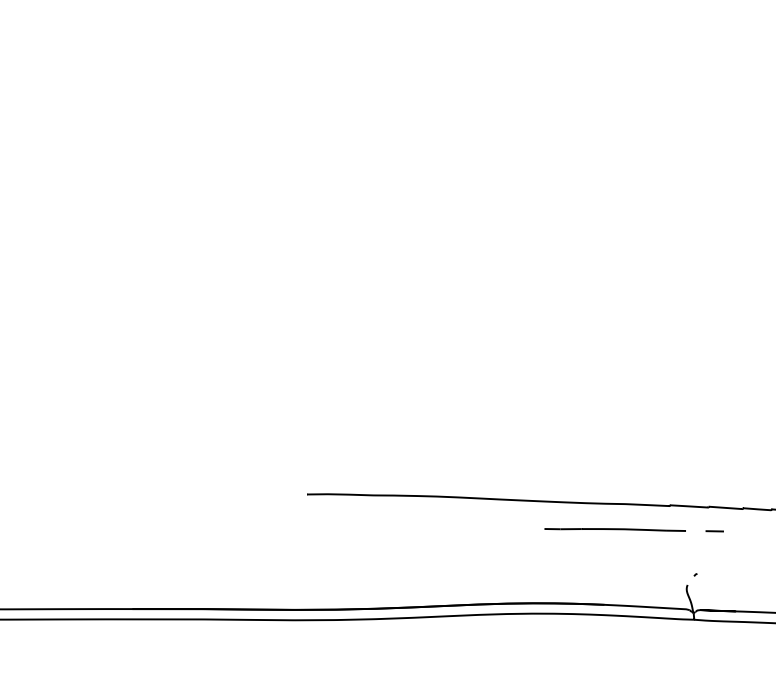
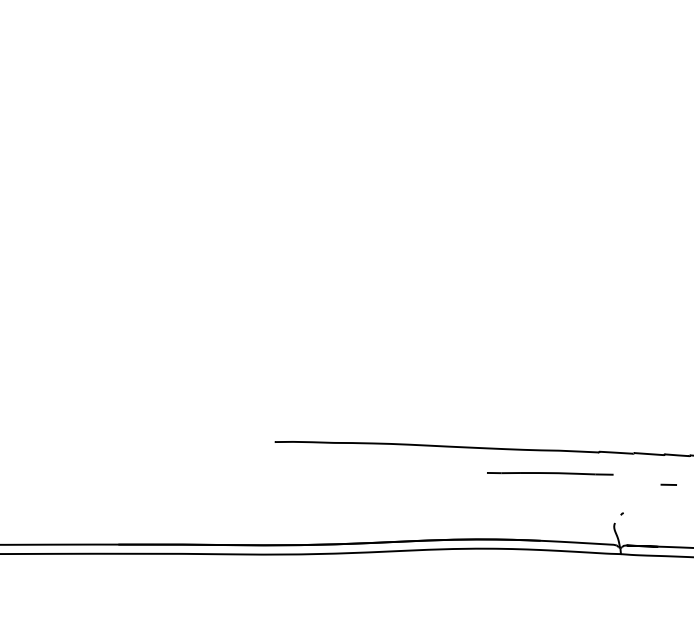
line: (714, 531) -> (668, 485), moved

